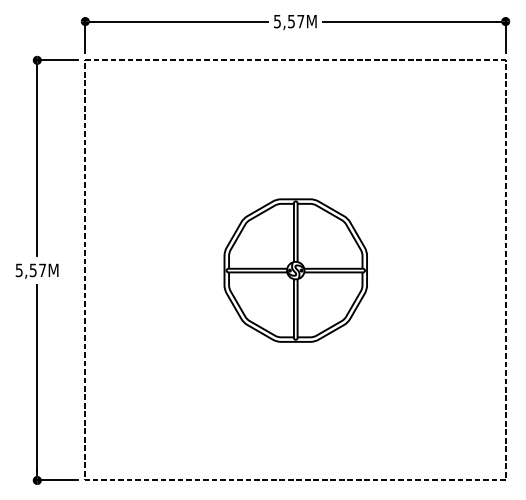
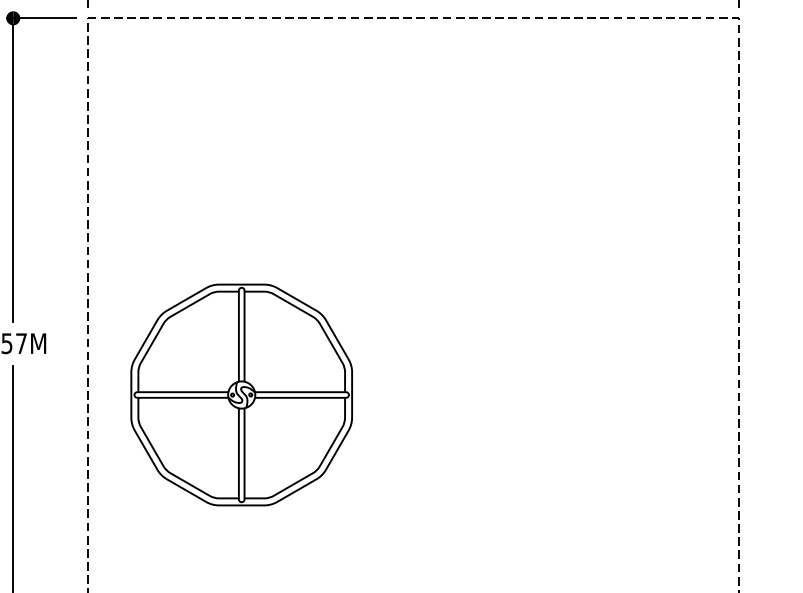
part: (295, 270) -> (241, 394), moved

